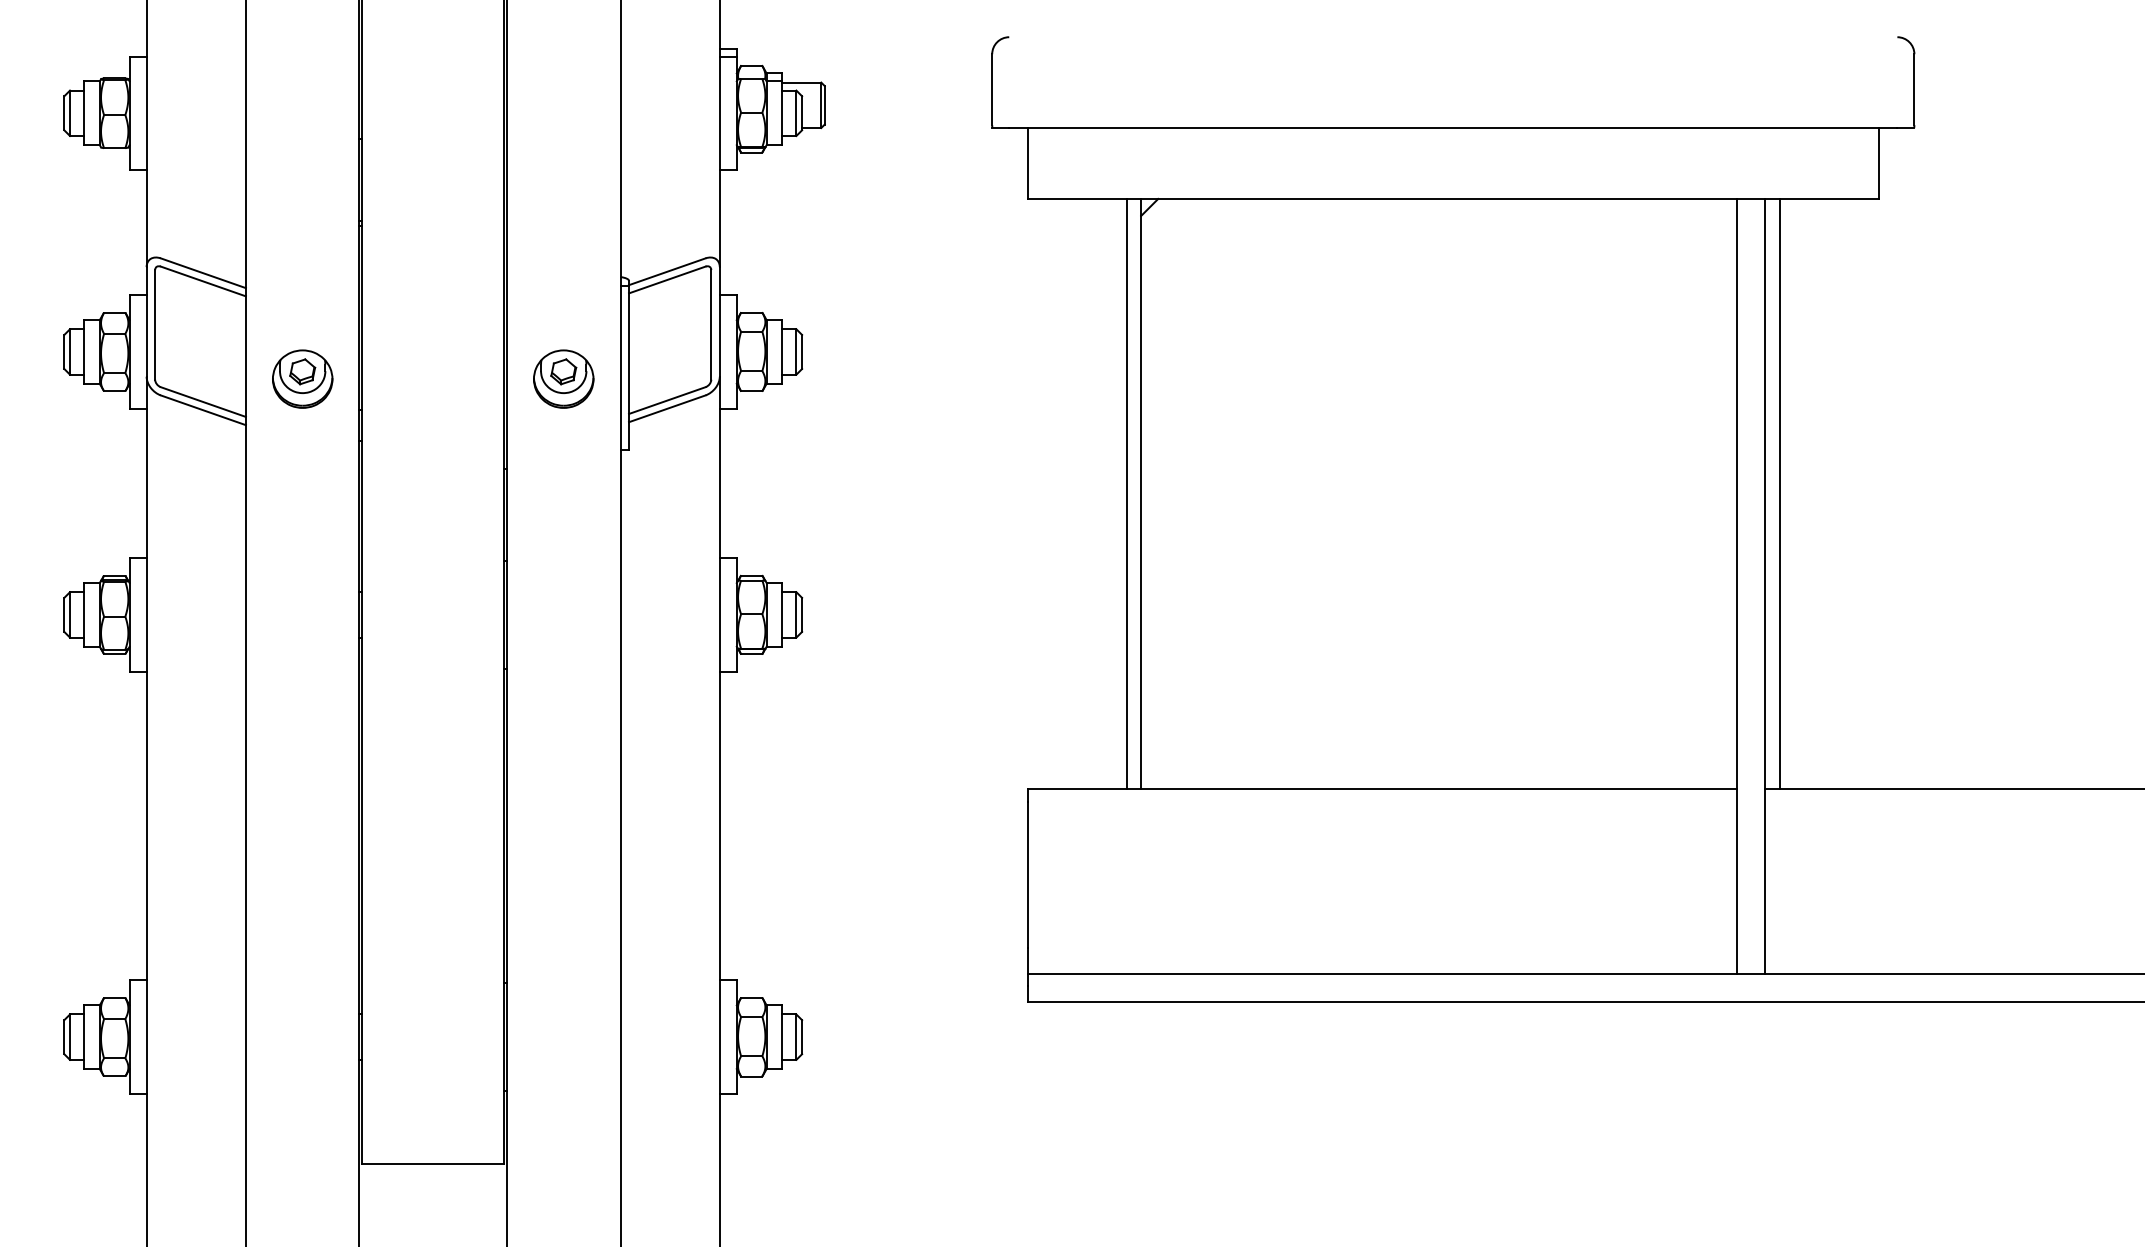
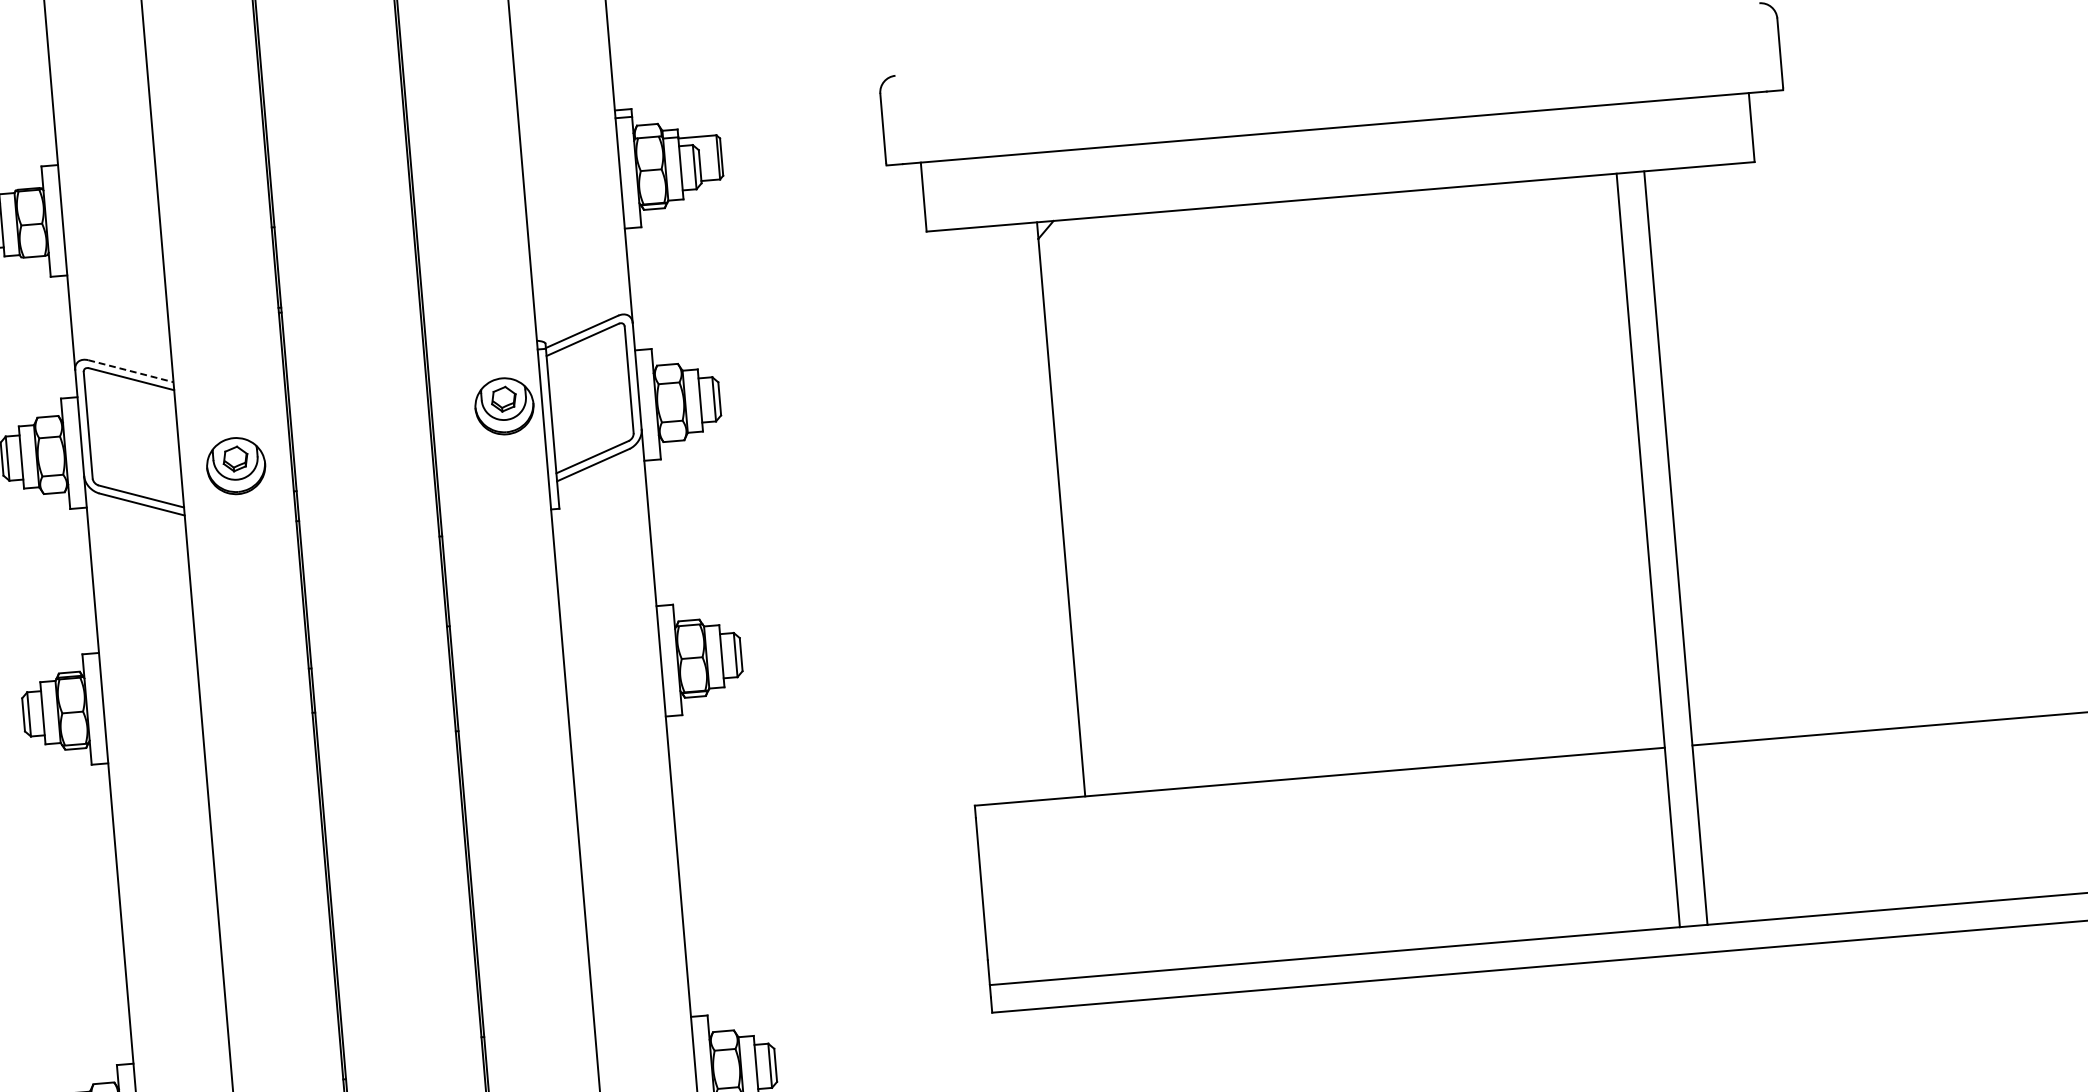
line: (203, 273) -> (131, 371), solid -> dashed
part: (563, 378) -> (504, 405), moved
line: (1126, 493) -> (1046, 510), removed
line: (1779, 493) -> (1681, 456), removed

